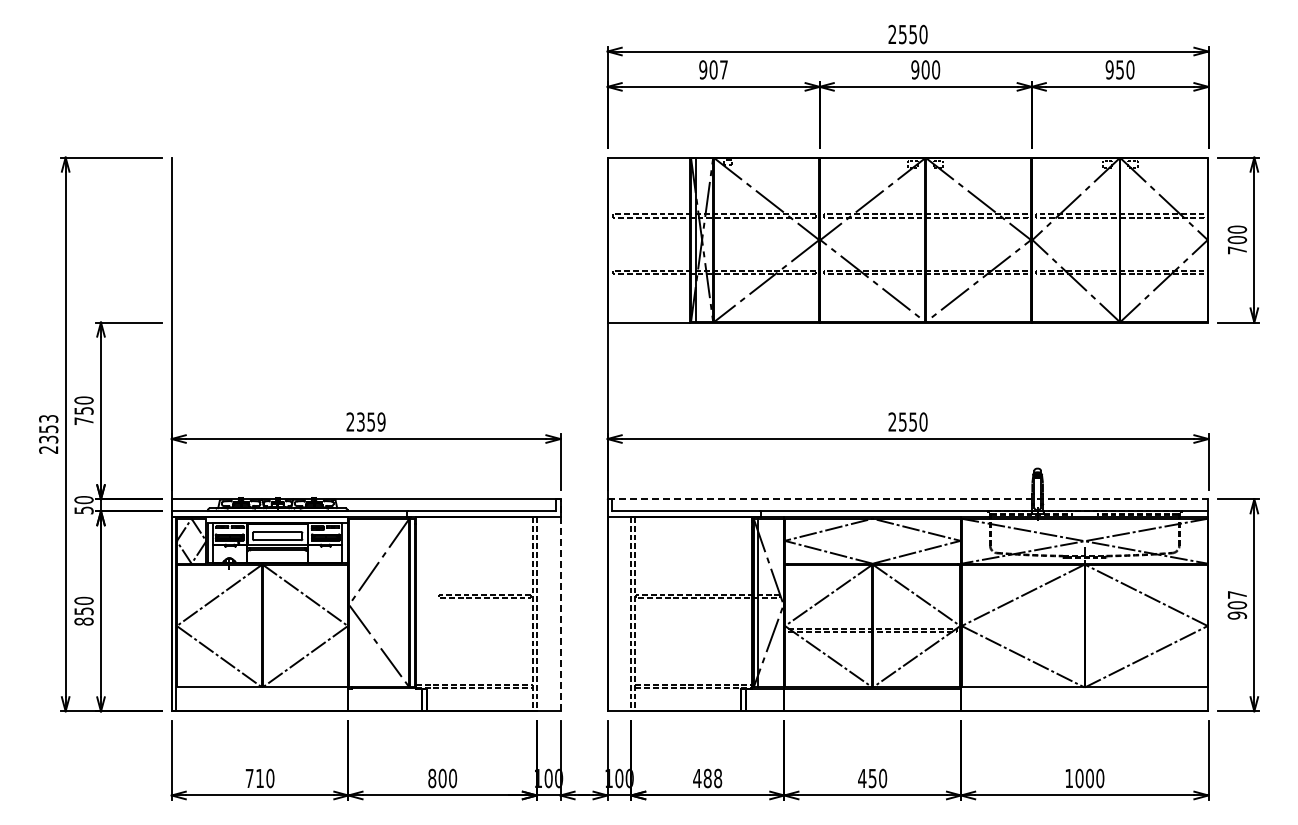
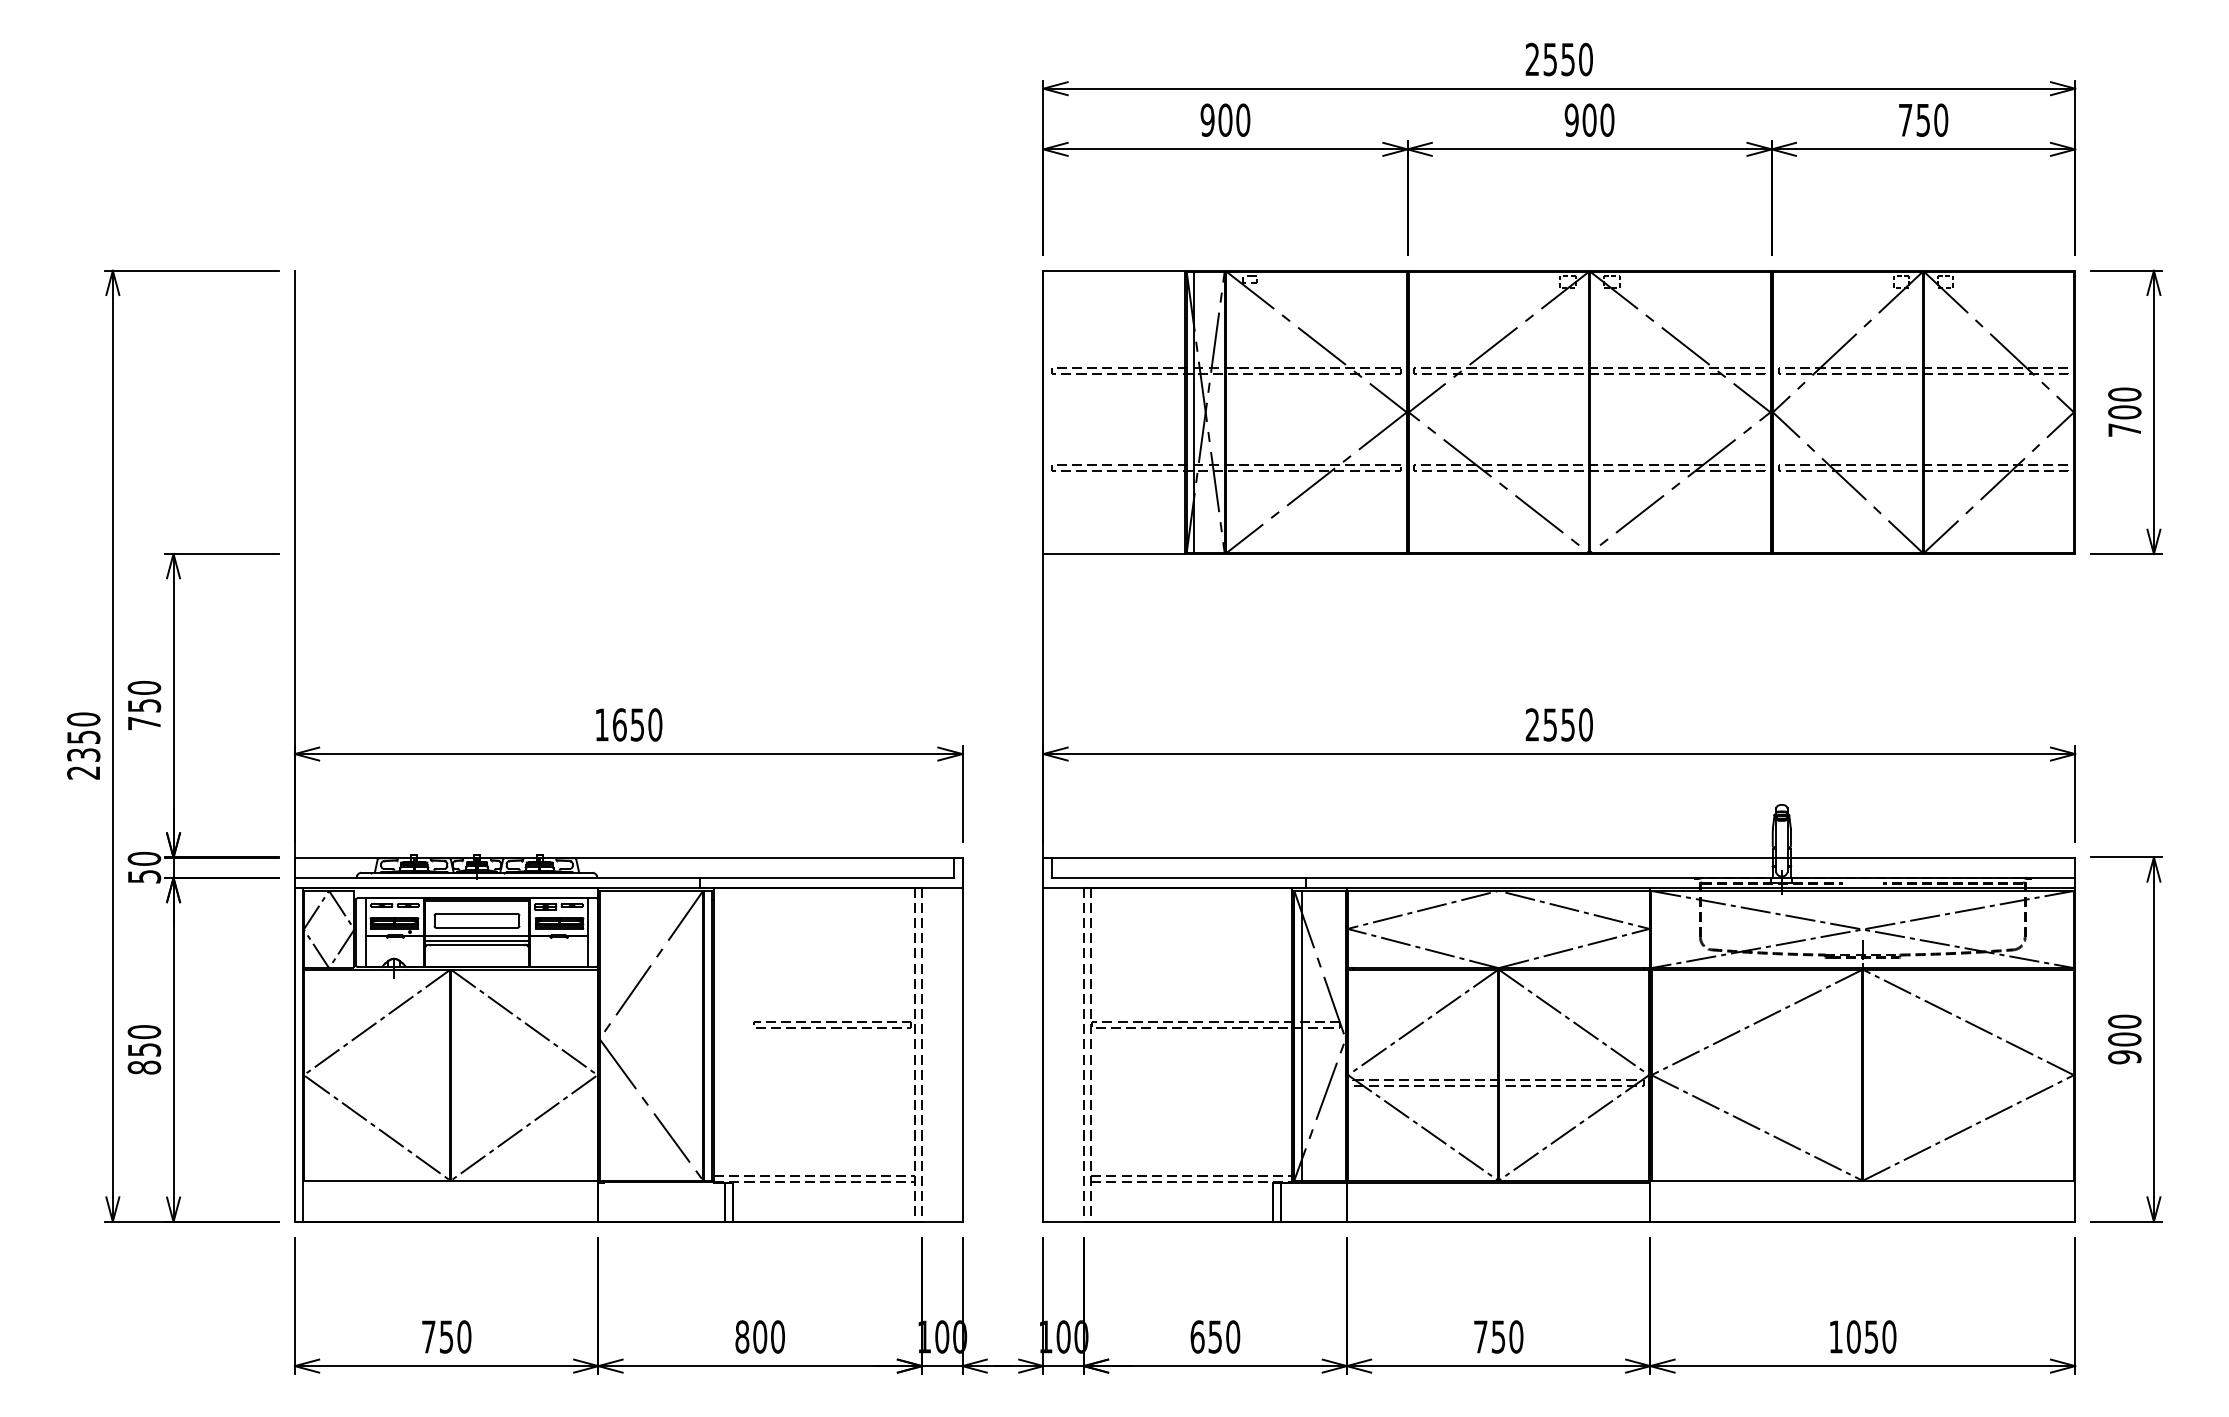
text: (724, 69) -> (1244, 119), 907 -> 900
text: (1109, 69) -> (1905, 119), 950 -> 750
text: (48, 418) -> (83, 718), 2353 -> 2350
text: (365, 421) -> (627, 723), 2359 -> 1650
line: (908, 499) -> (1560, 857), dashed -> solid
text: (1237, 594) -> (2125, 1021), 907 -> 900
line: (560, 604) -> (962, 1038), dashed -> solid
text: (259, 778) -> (445, 1336), 710 -> 750
text: (707, 778) -> (1214, 1336), 488 -> 650
text: (862, 778) -> (1481, 1336), 450 -> 750
text: (1089, 778) -> (1870, 1336), 1000 -> 1050

